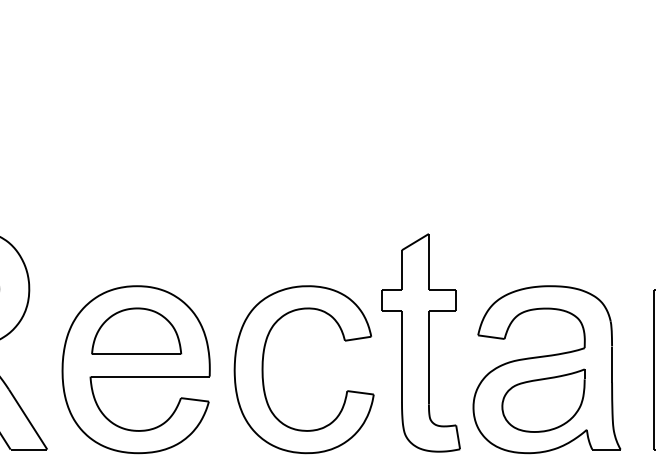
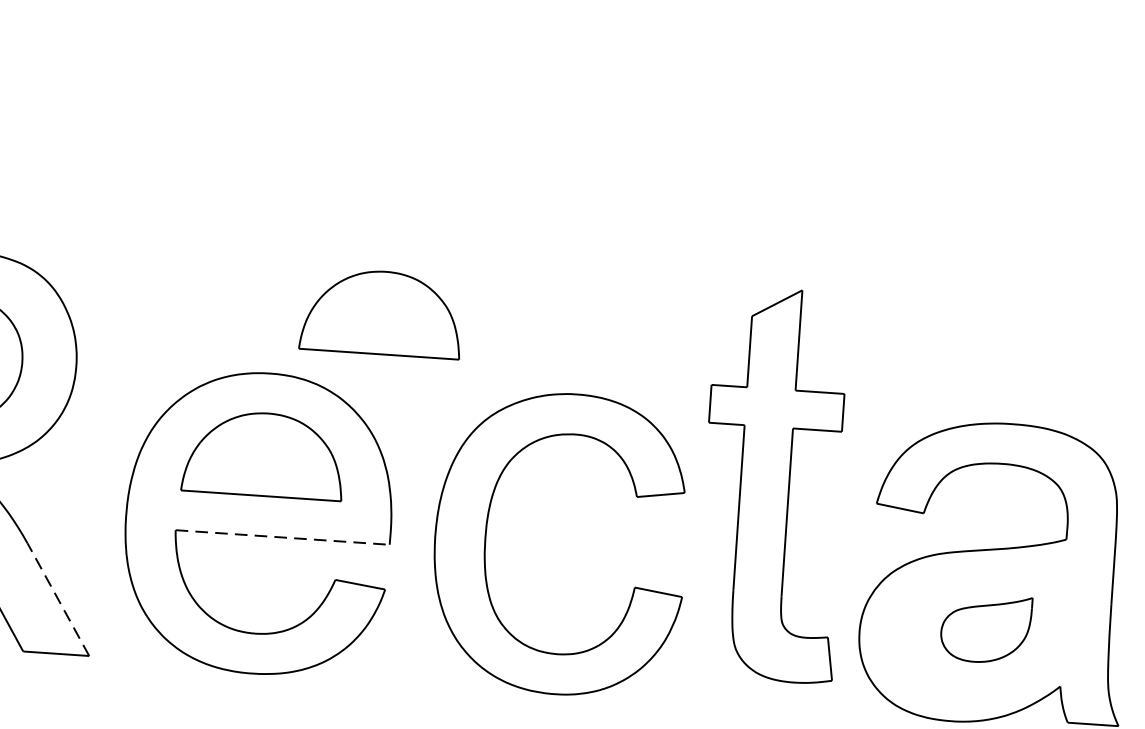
part: (196, 247) -> (381, 311), added
part: (420, 342) -> (774, 484), moved
line: (150, 376) -> (283, 537), solid -> dashed
part: (543, 400) -> (986, 628), size x0.6
line: (28, 419) -> (59, 599), solid -> dashed

